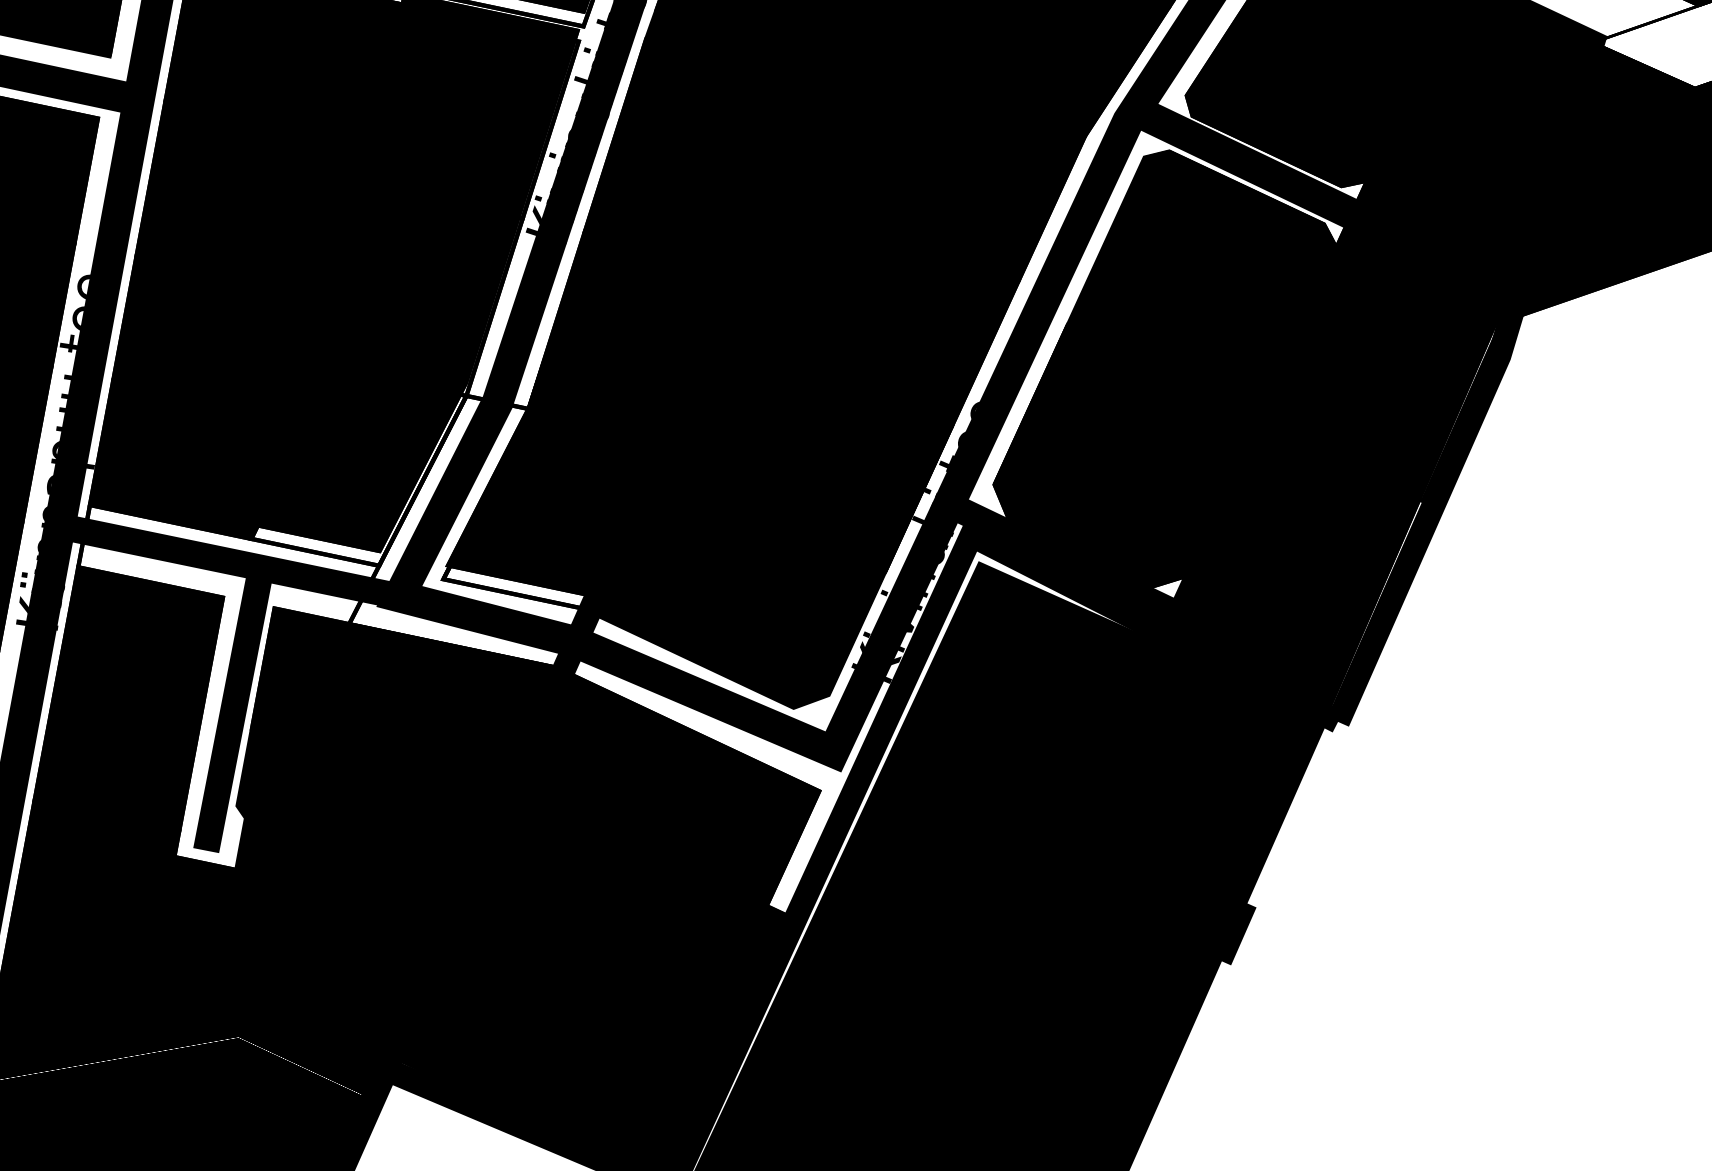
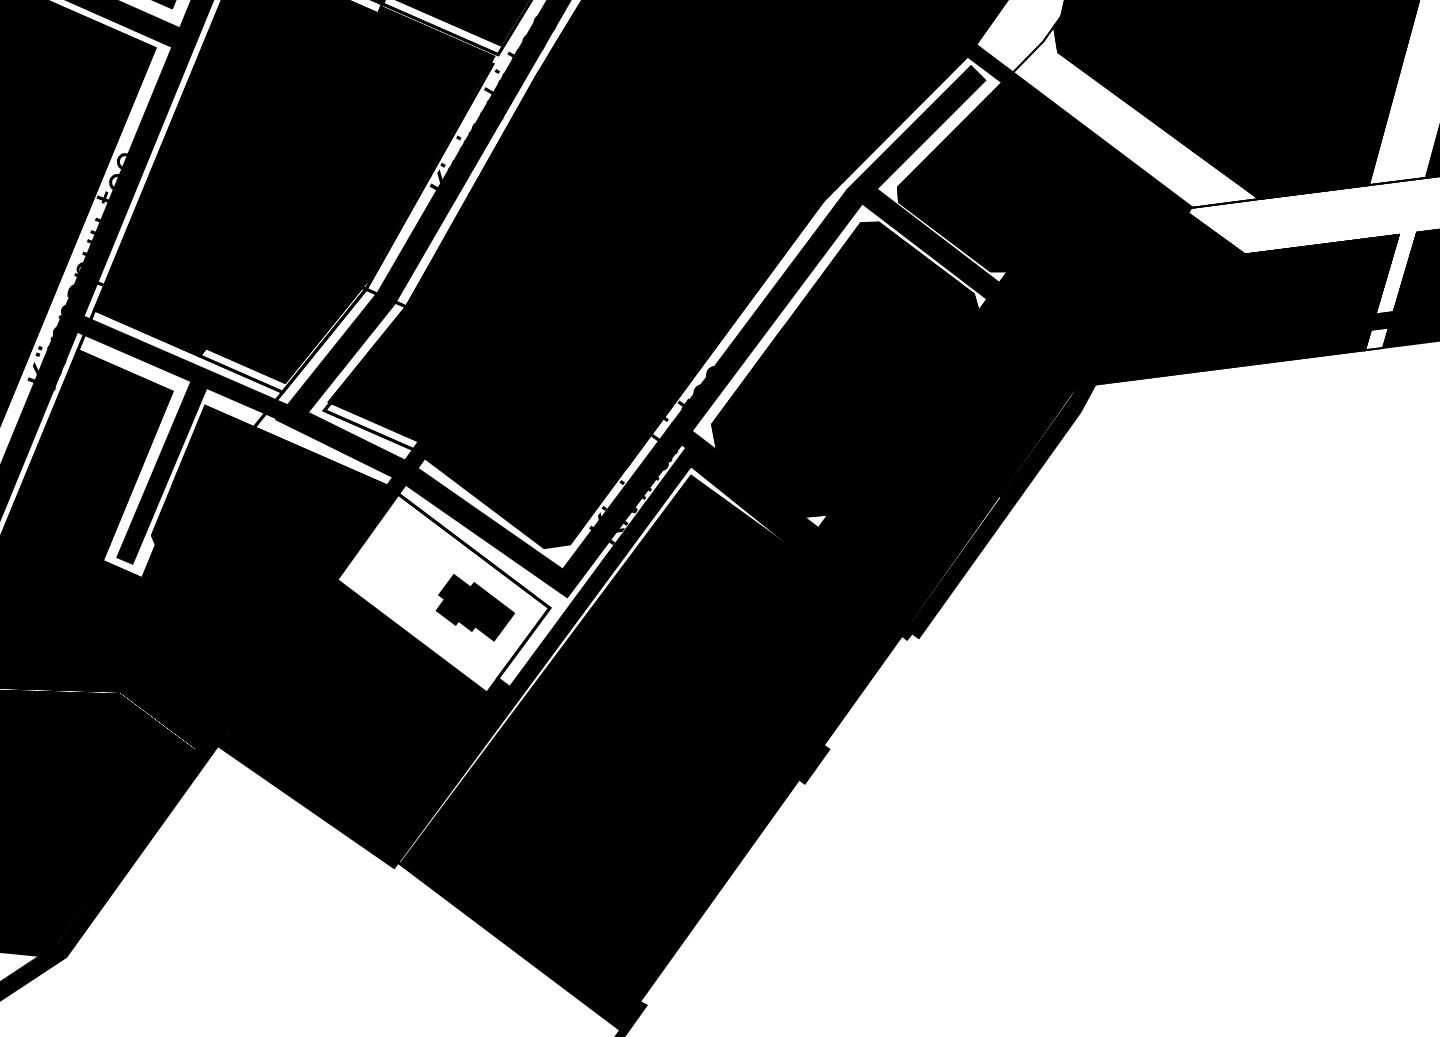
fill: (663, 802) -> (442, 593), removed

